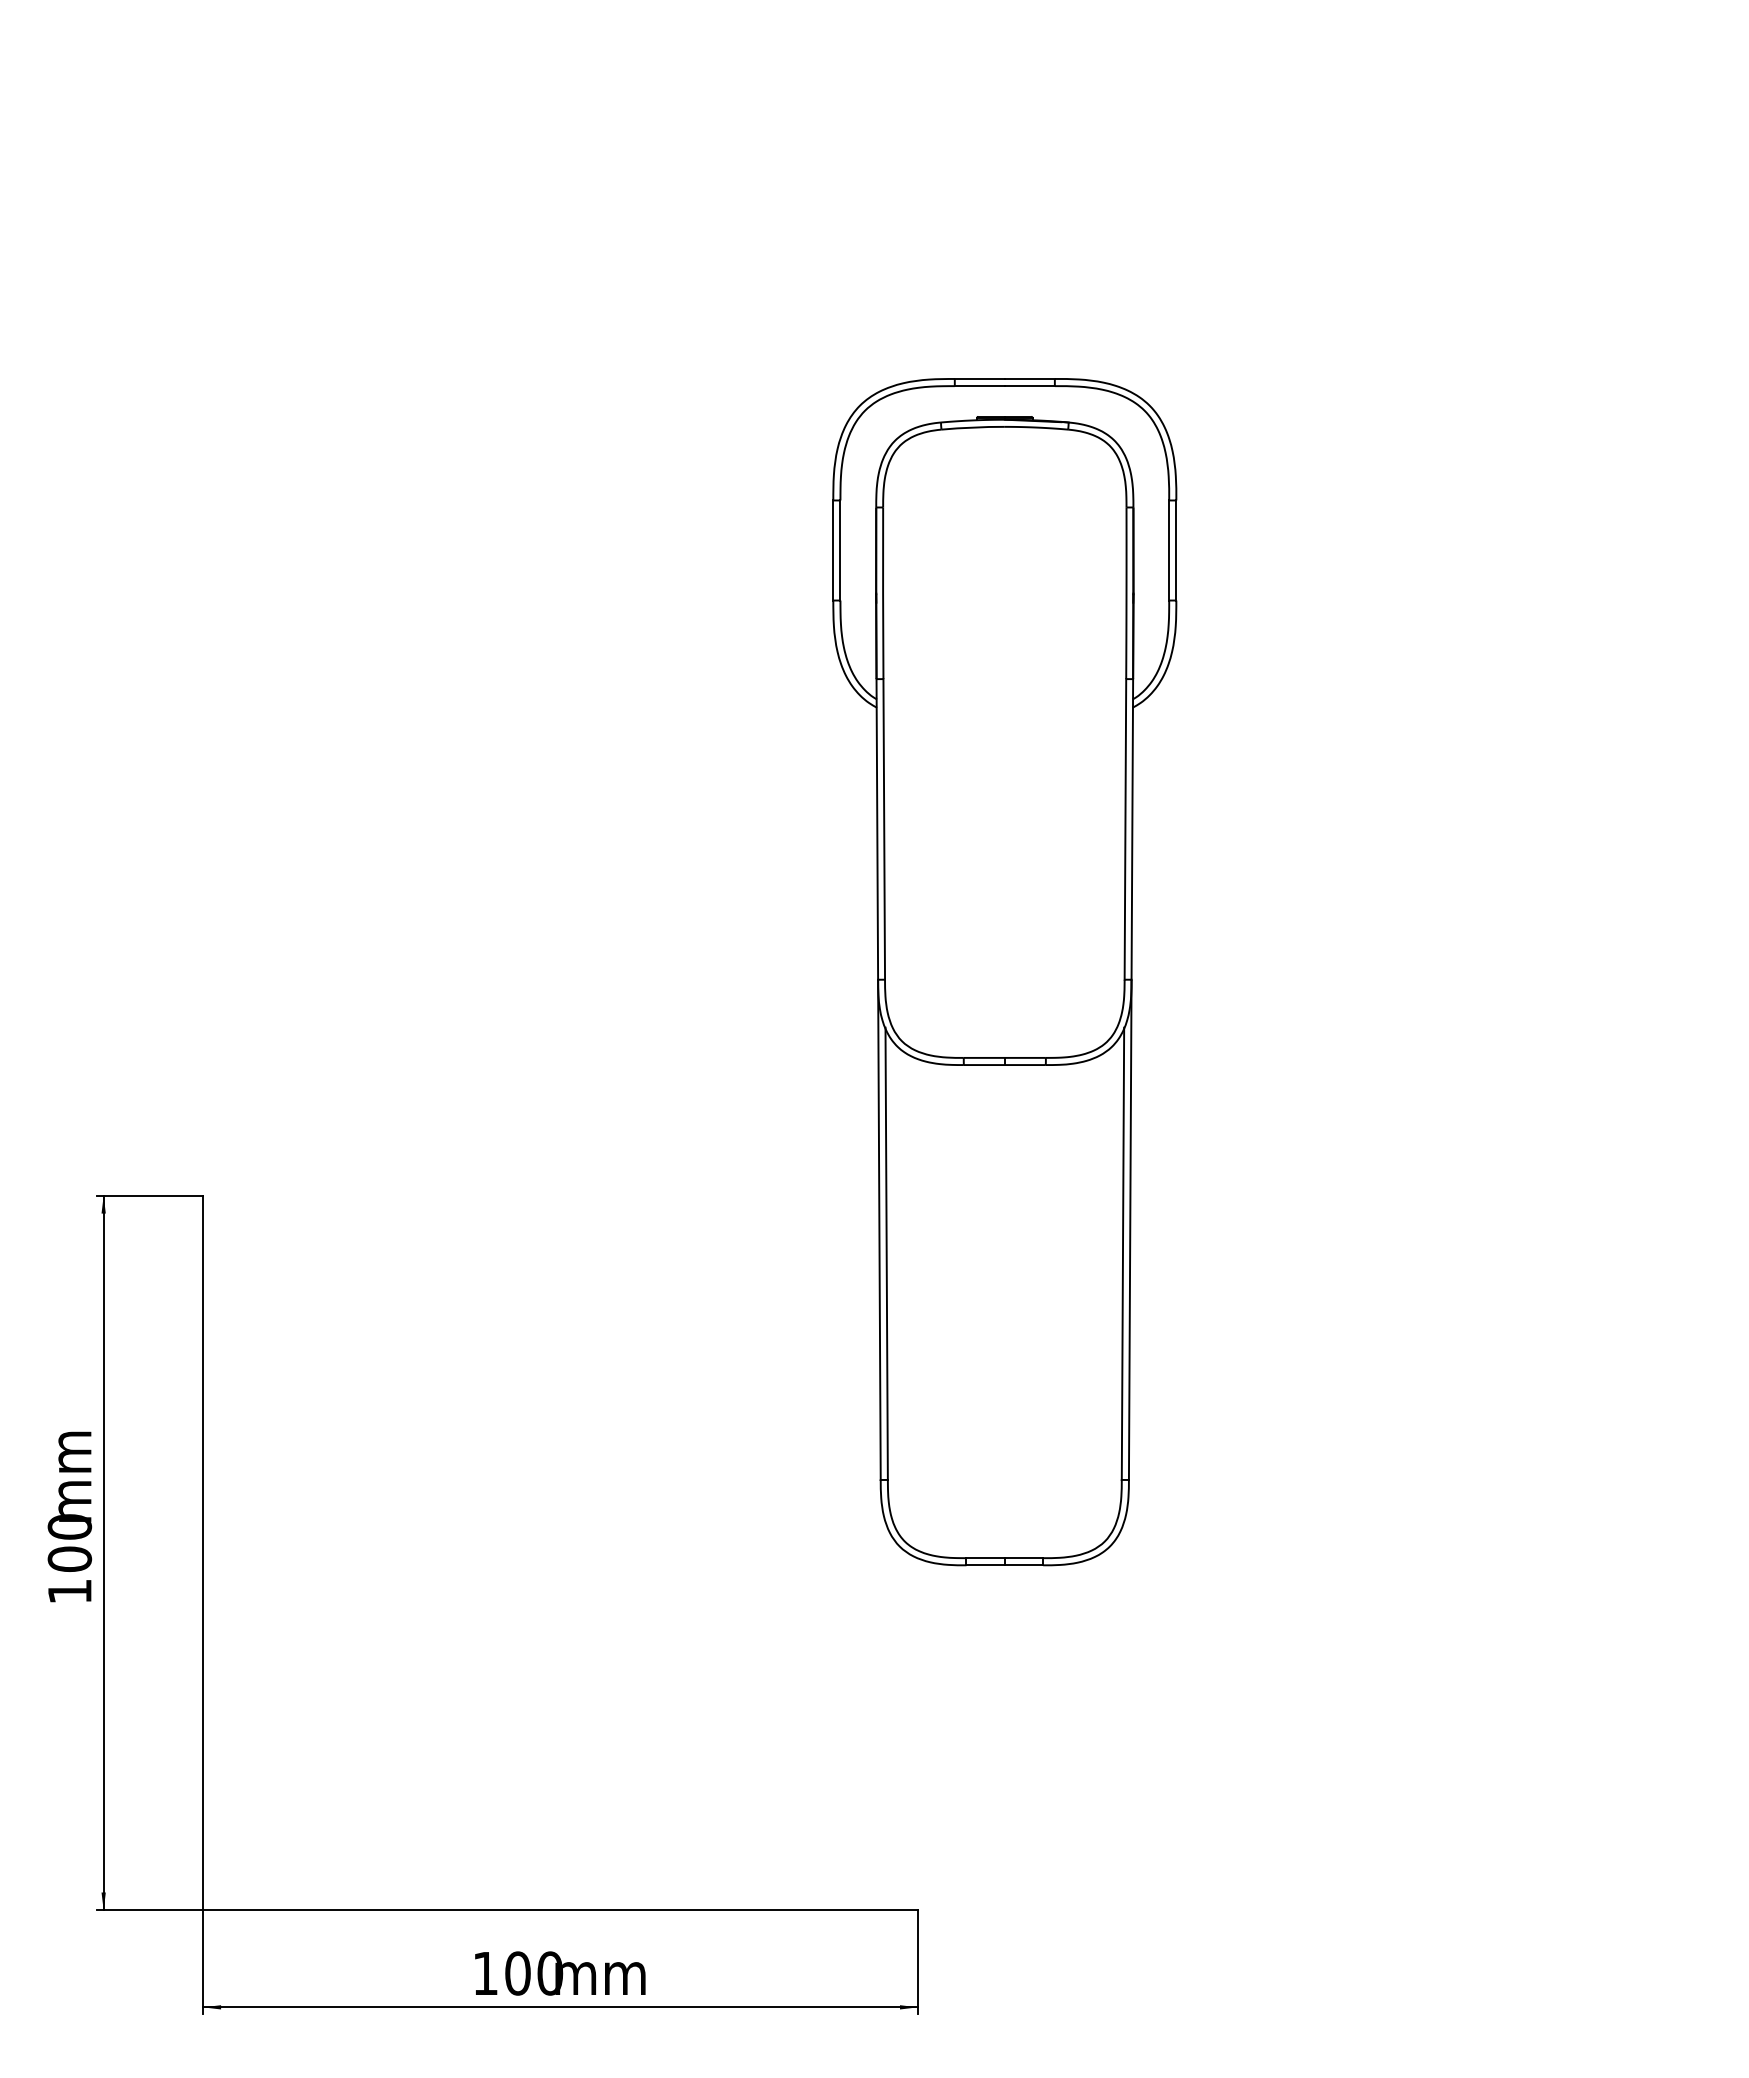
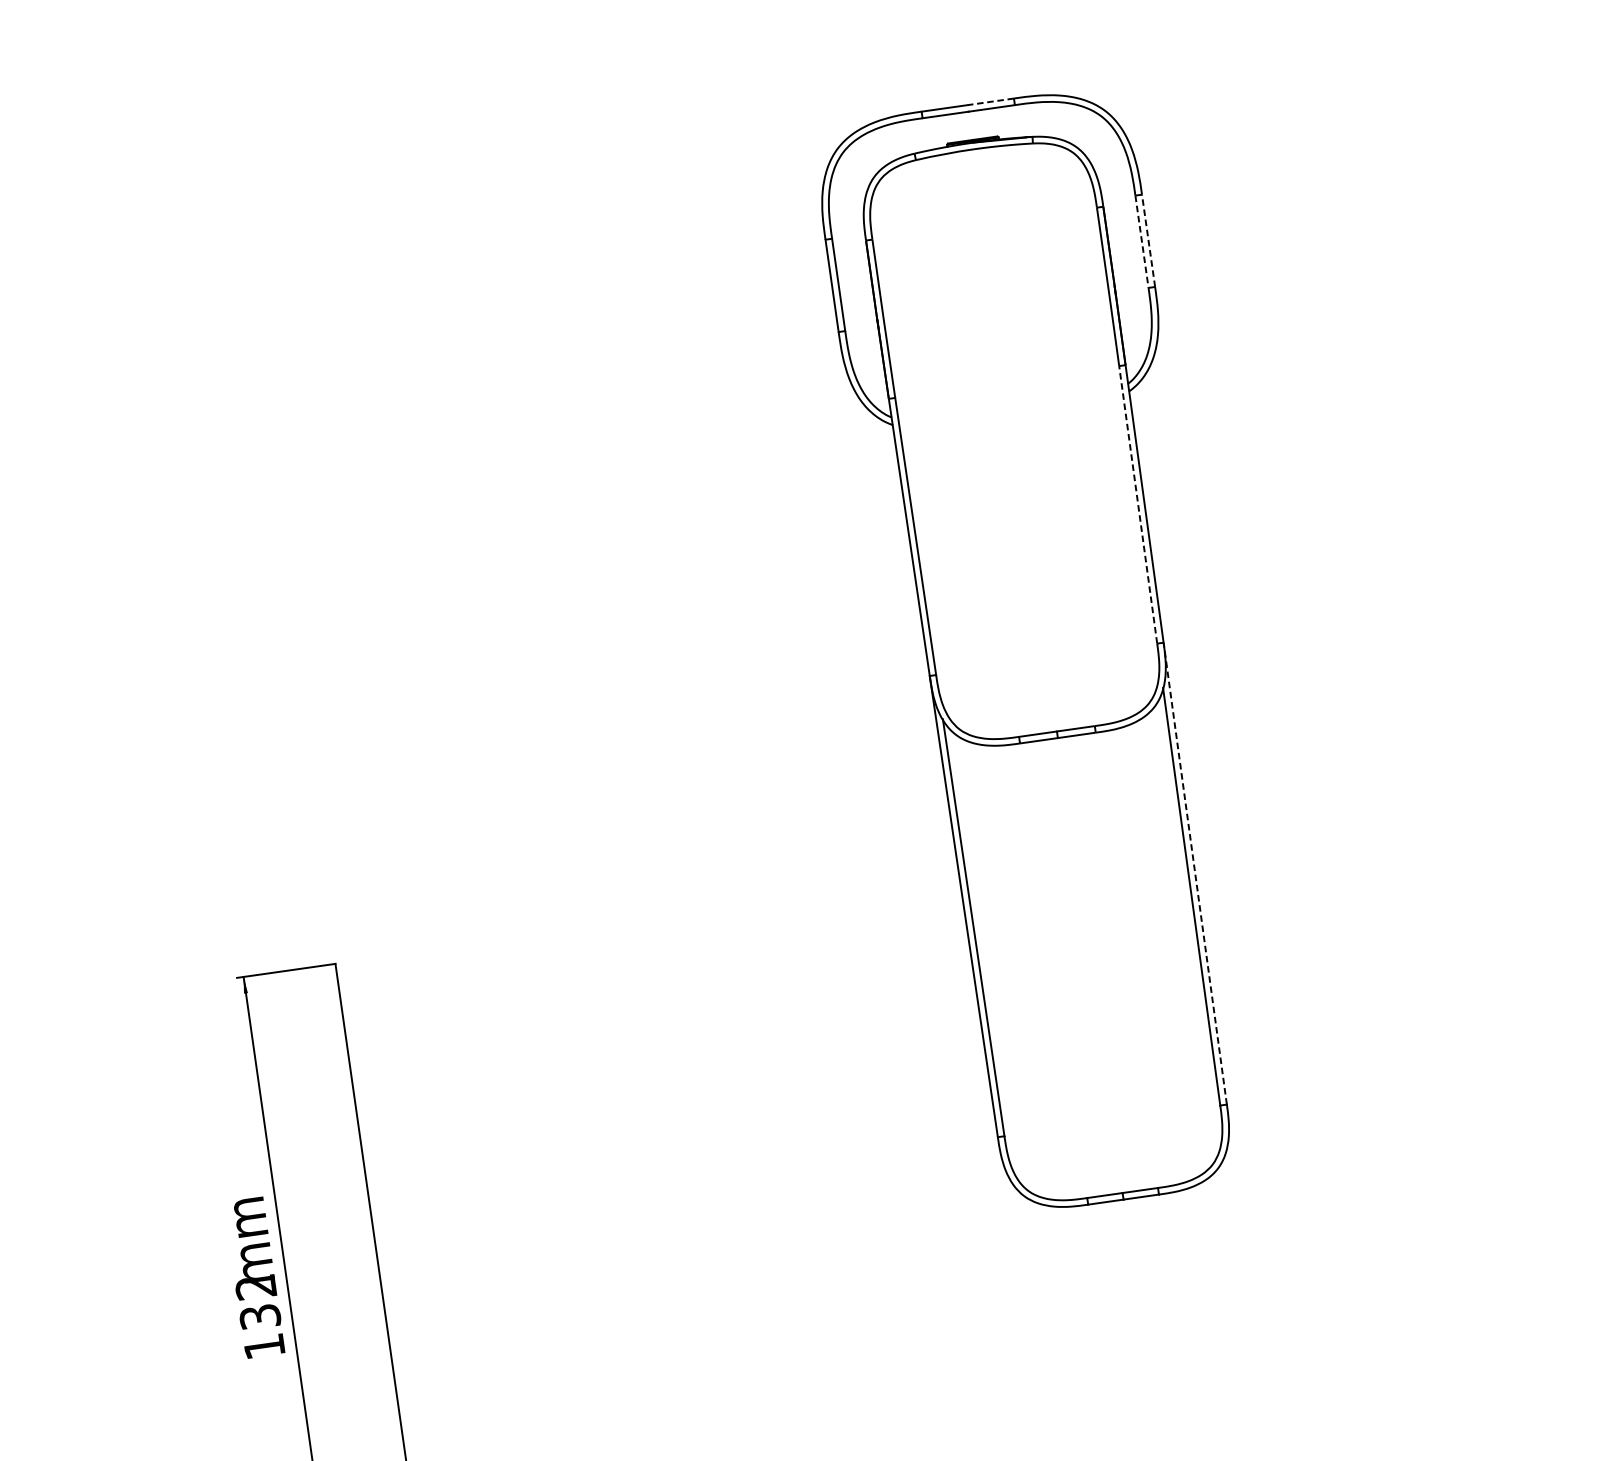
line: (1029, 378) -> (990, 101), solid -> dashed
line: (1176, 550) -> (1148, 240), solid -> dashed
line: (1169, 551) -> (1142, 242), solid -> dashed
line: (1125, 828) -> (1138, 503), solid -> dashed
line: (1130, 1229) -> (1195, 873), solid -> dashed
text: (69, 1542) -> (257, 1301), 100 -> 132

